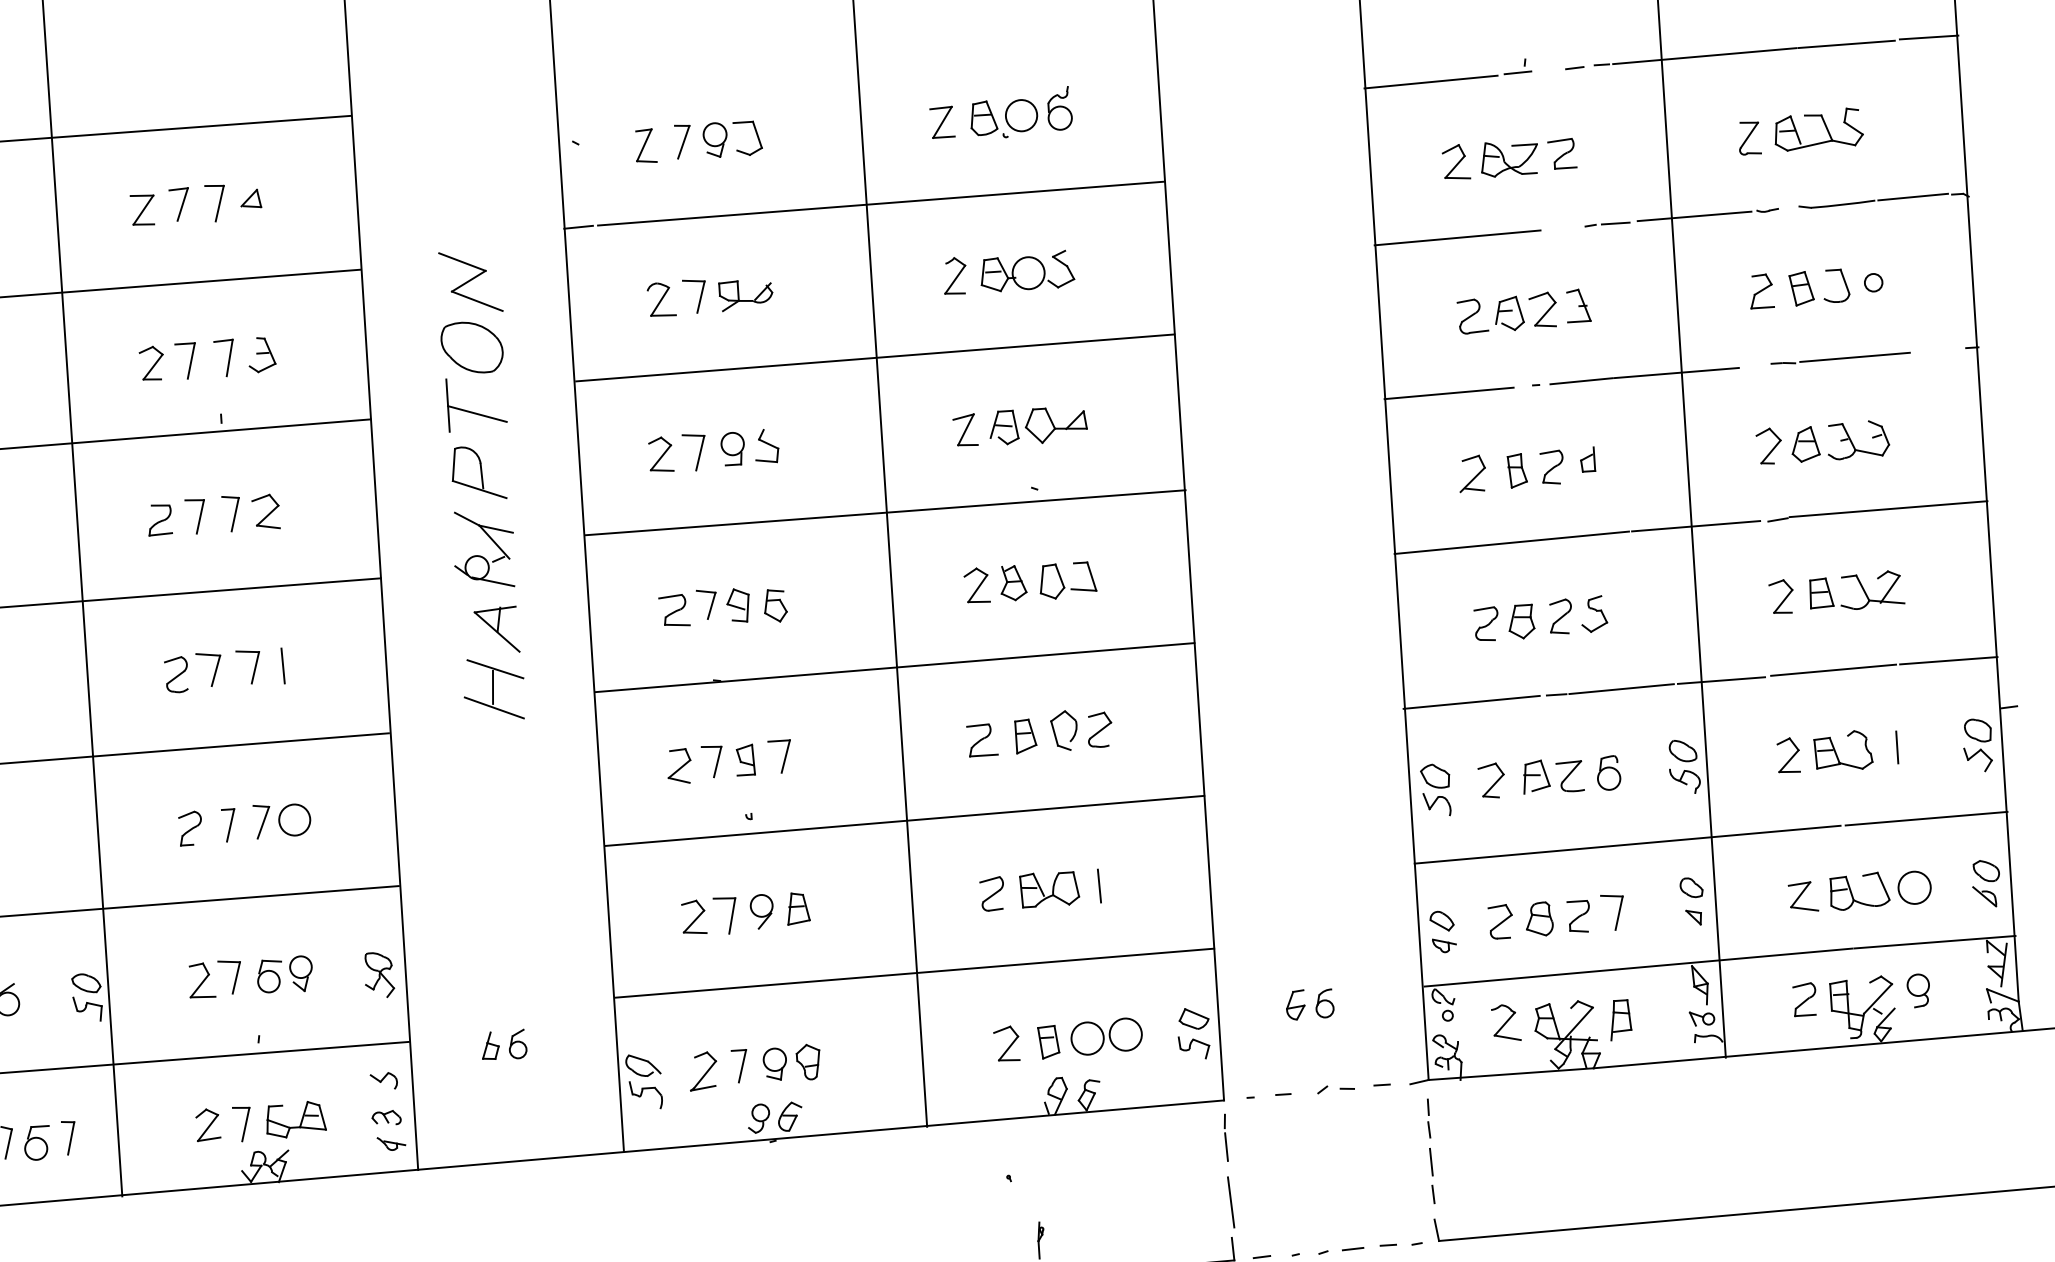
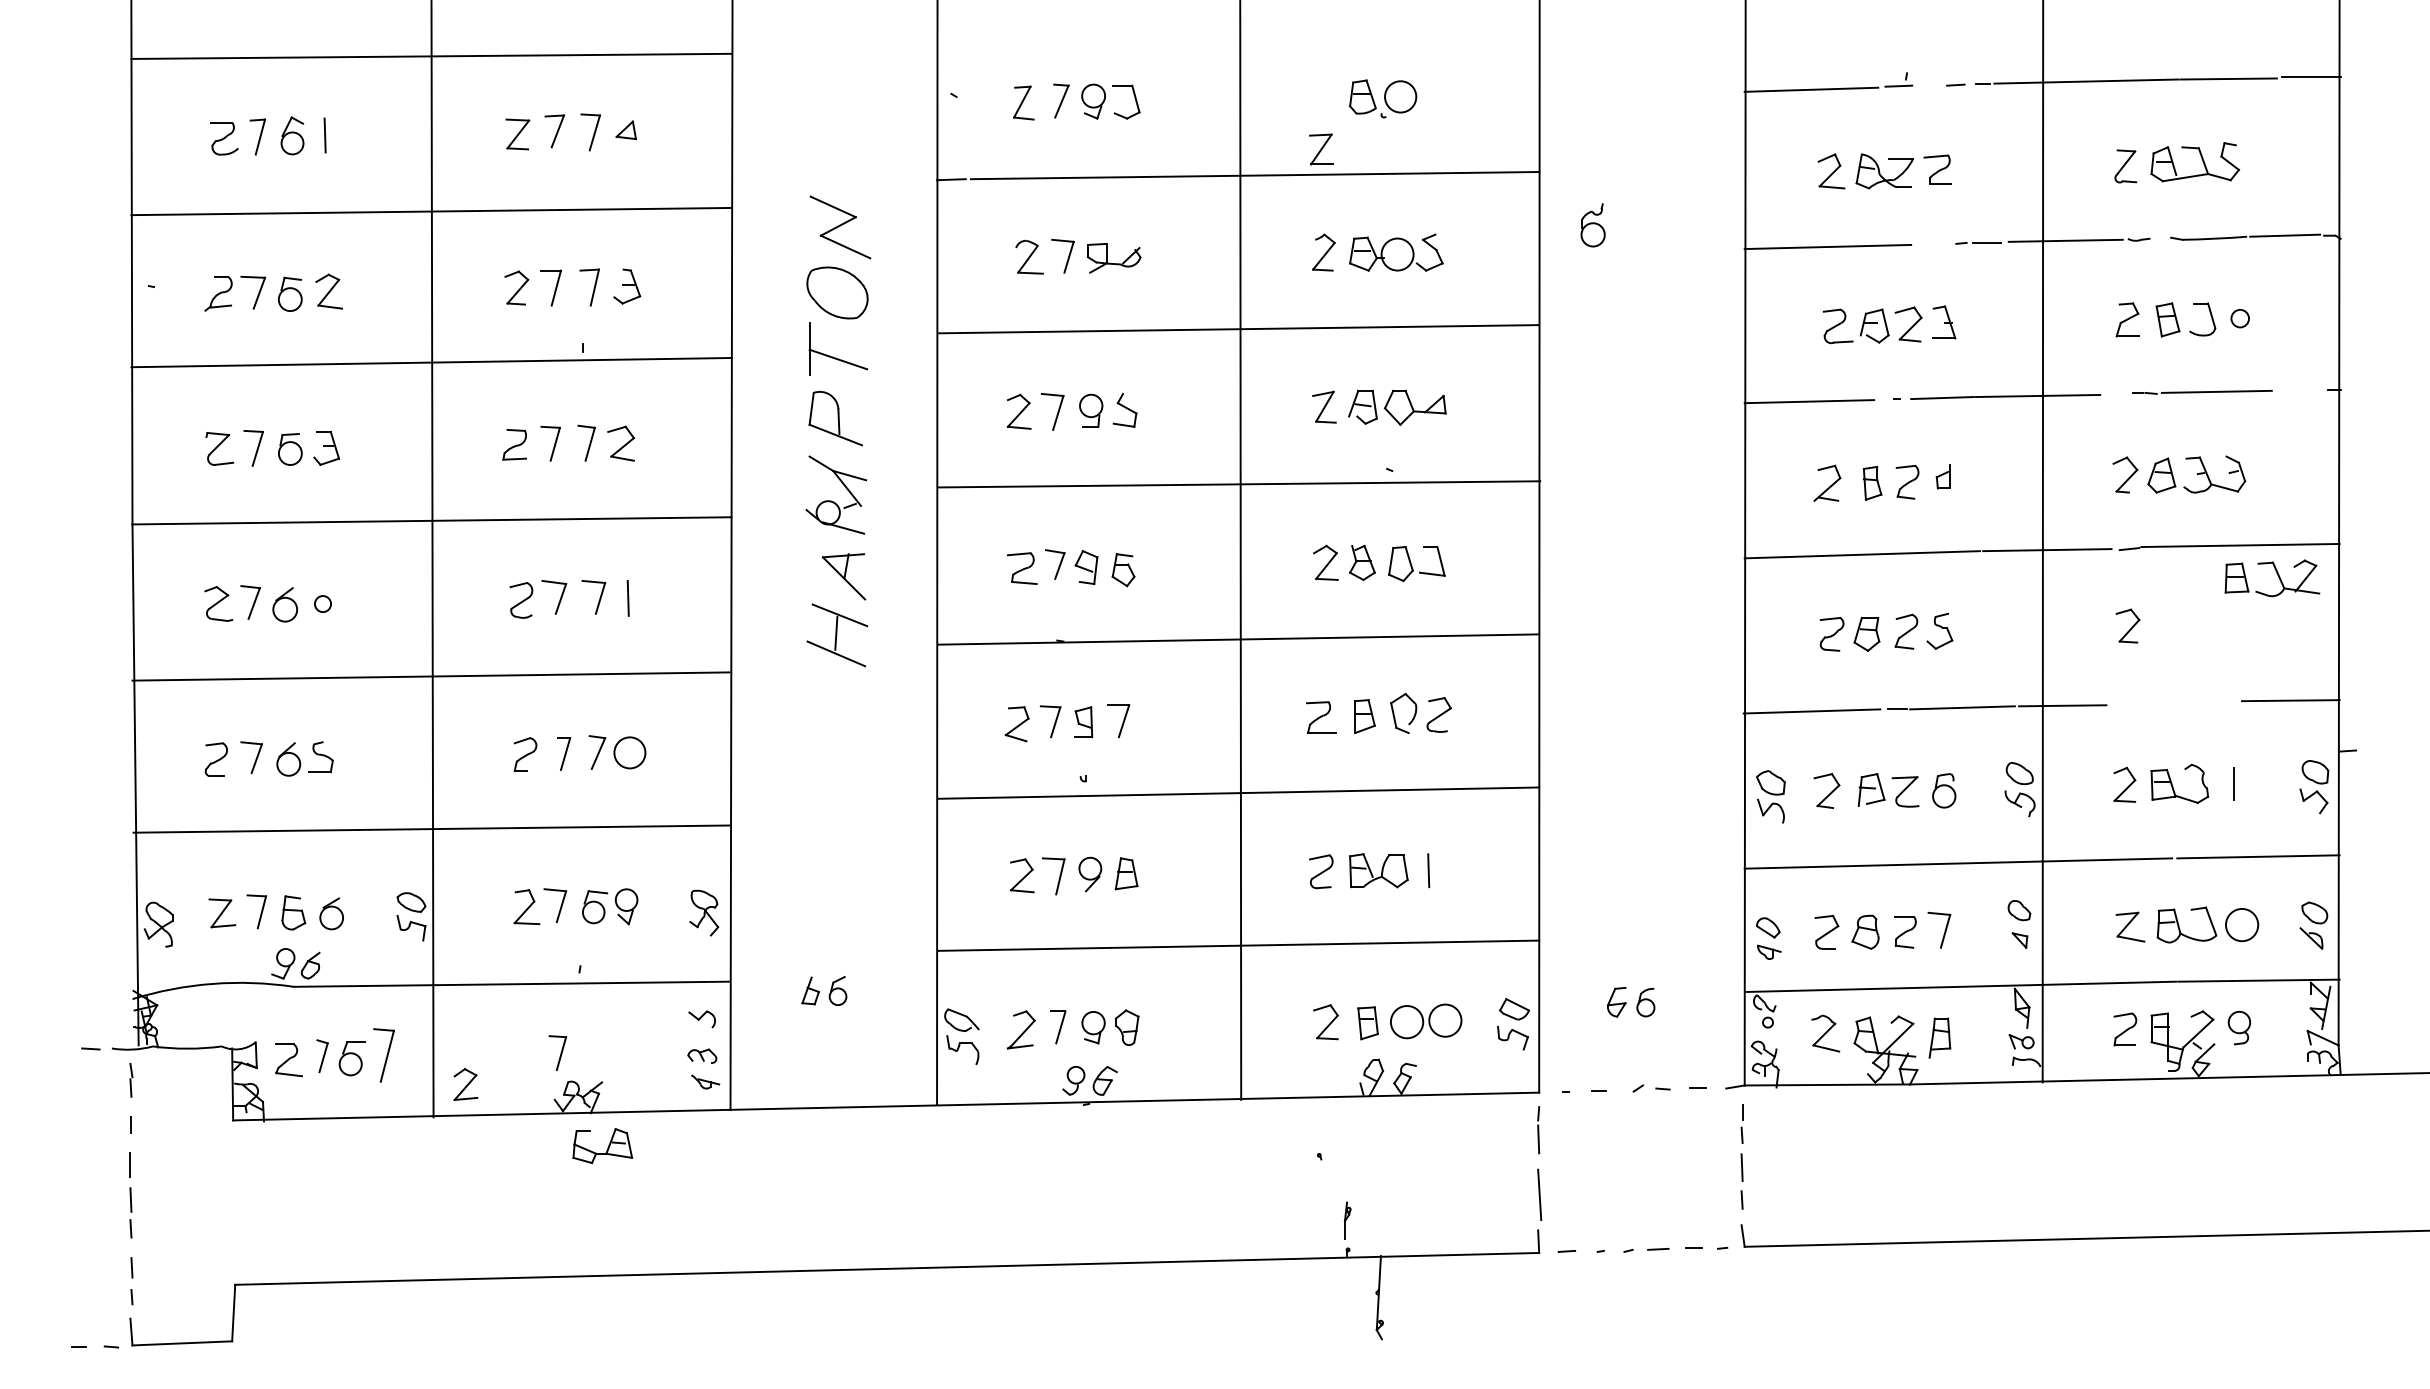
part: (1059, 108) -> (1592, 225), moved
part: (942, 122) -> (1321, 149), moved
part: (1856, 591) -> (2272, 578), moved
line: (1832, 670) -> (2174, 702), removed
part: (295, 1120) -> (602, 1146), moved
part: (207, 1124) -> (465, 1084), moved
part: (69, 1137) -> (384, 1055), size x1.6

